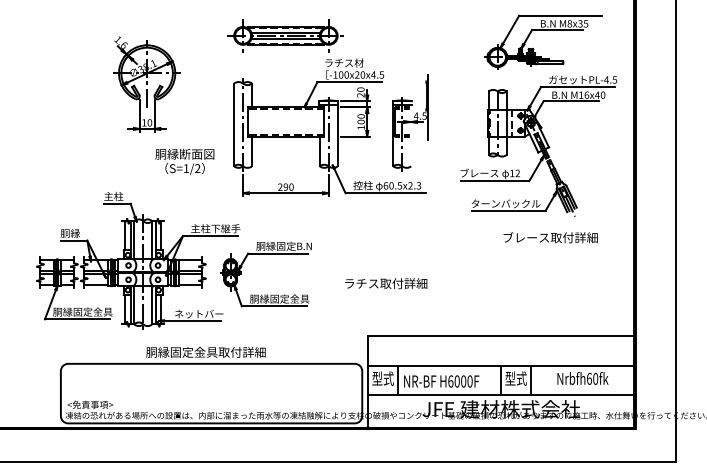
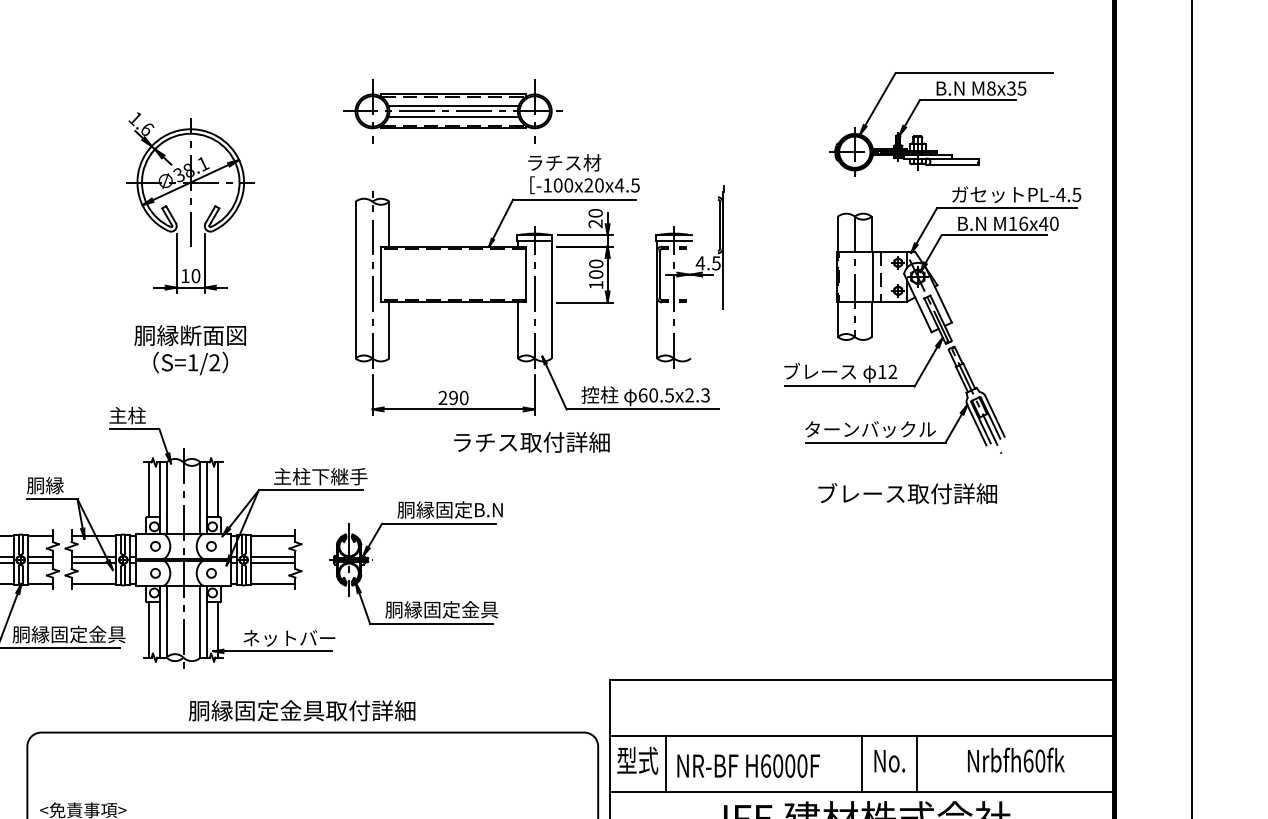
text: (184, 161) -> (189, 349), moved
text: (550, 237) -> (907, 493), moved
text: (386, 283) -> (532, 442), moved
text: (515, 378) -> (888, 760), 型式 -> No.

